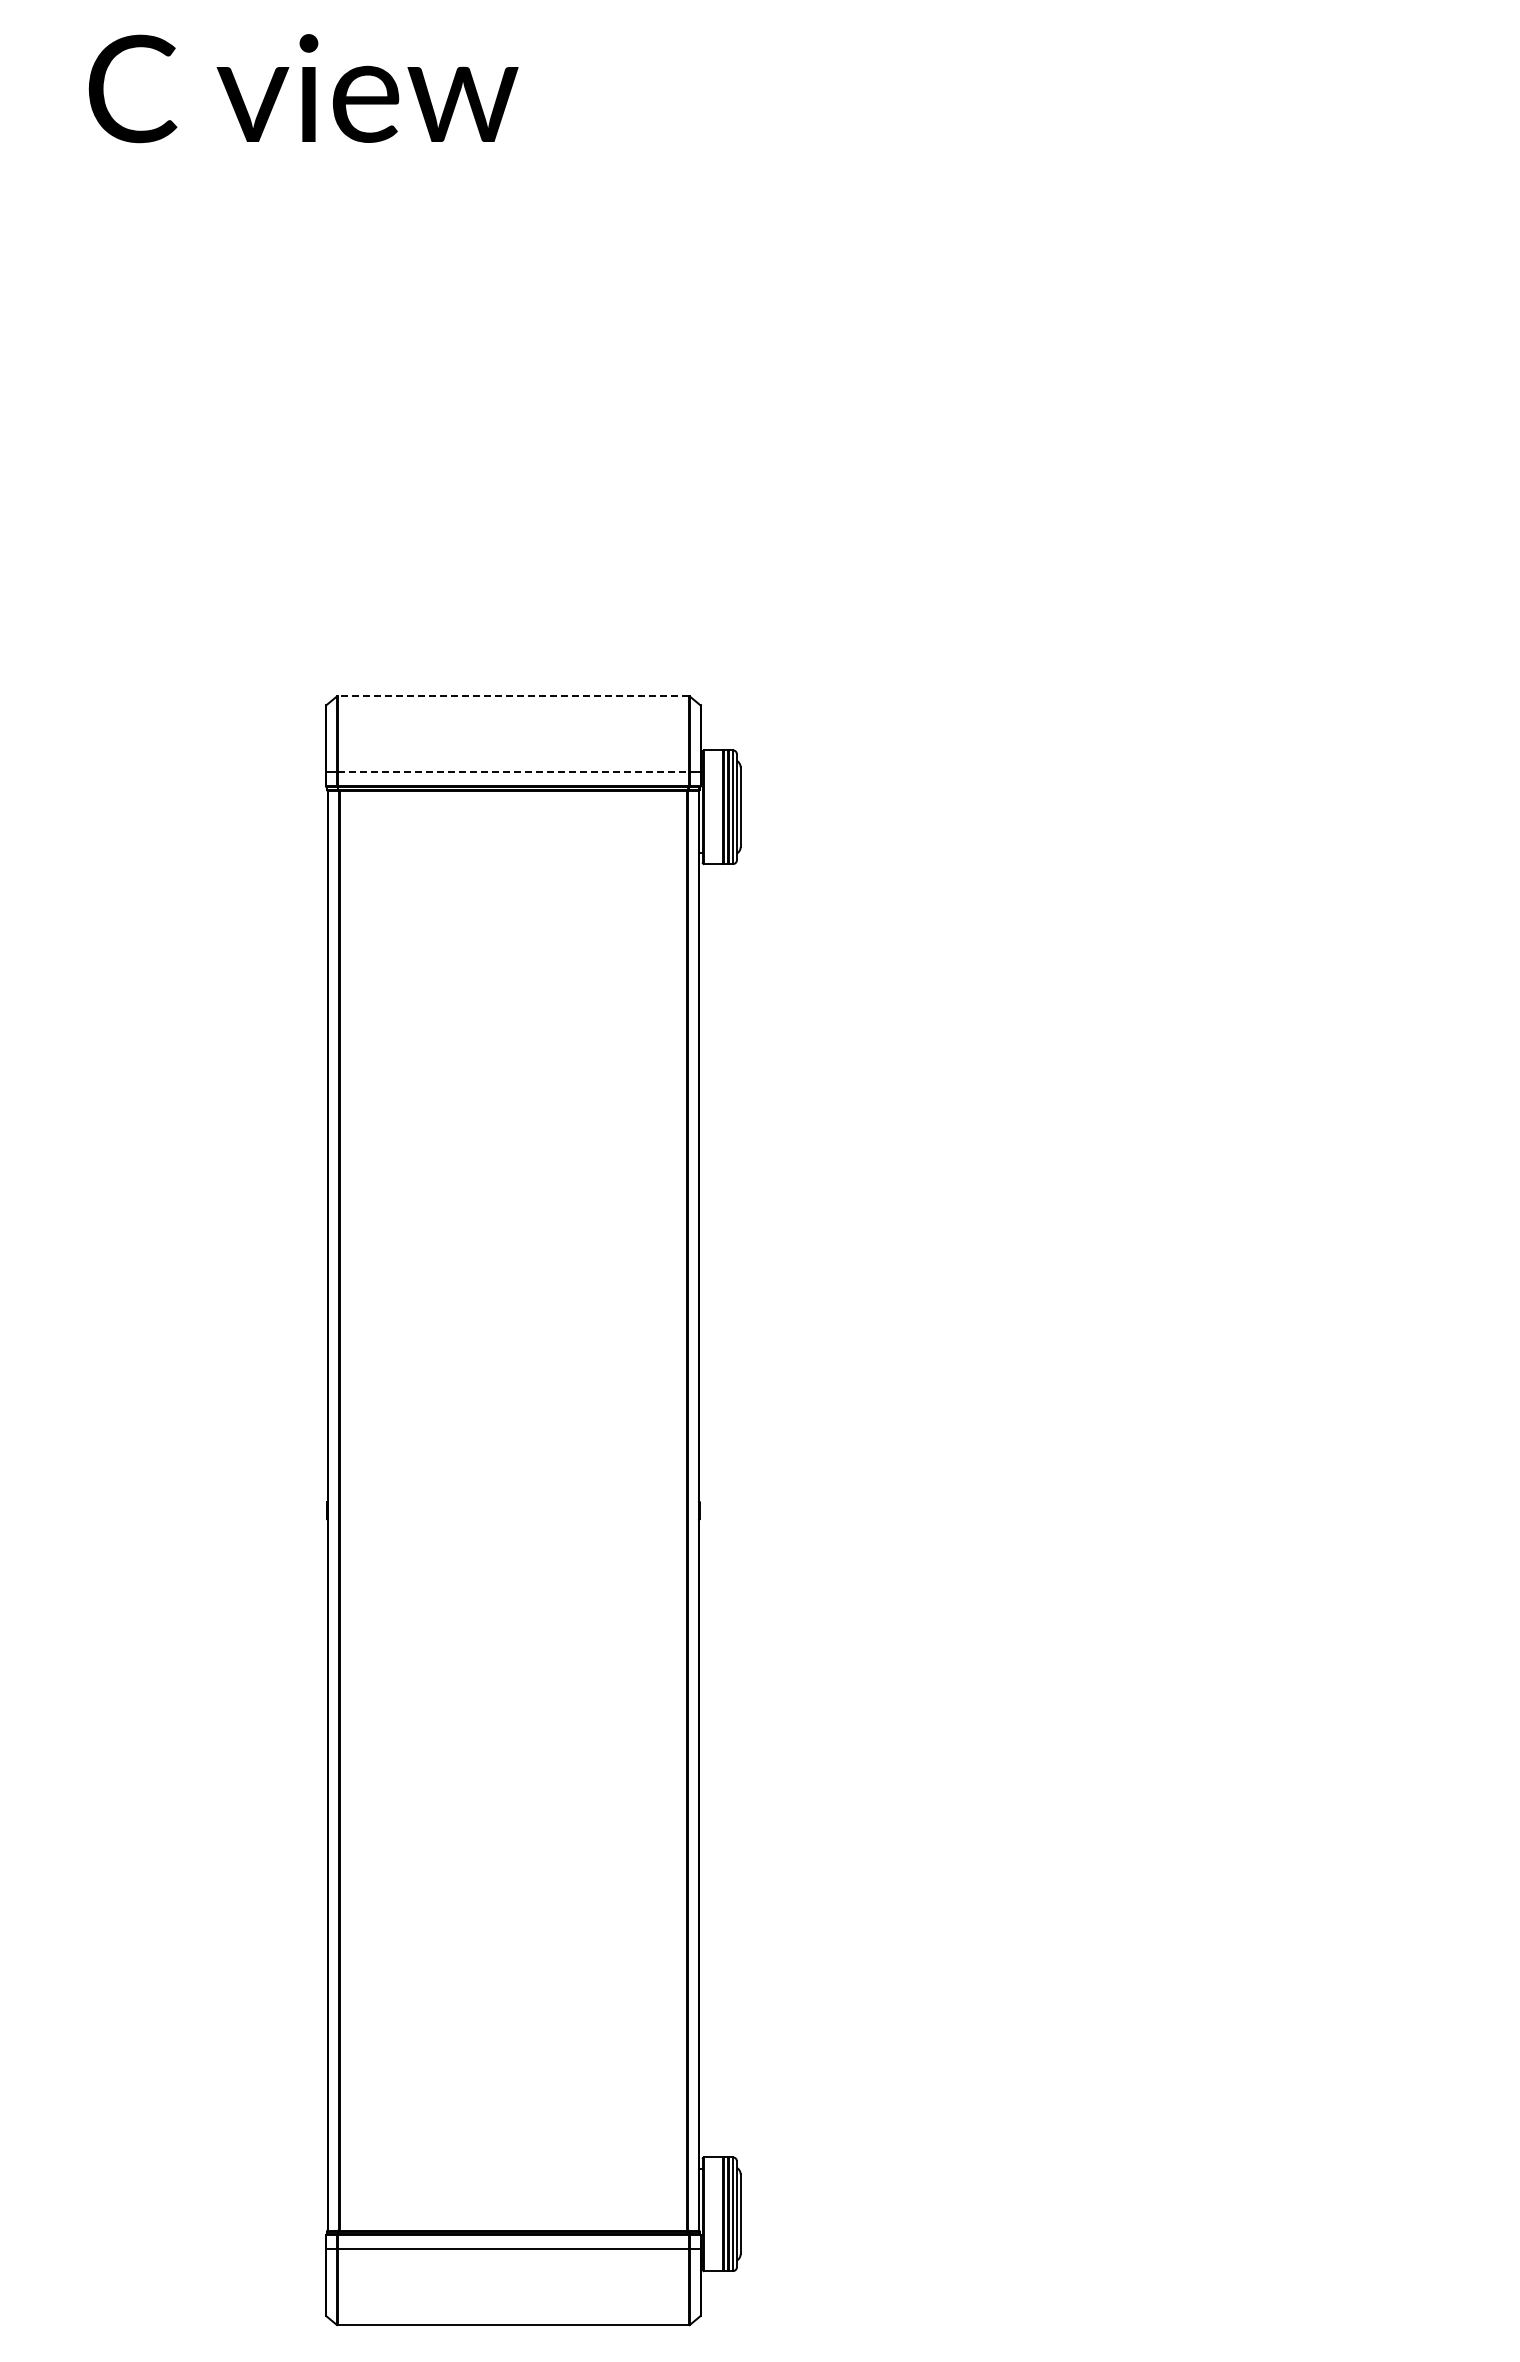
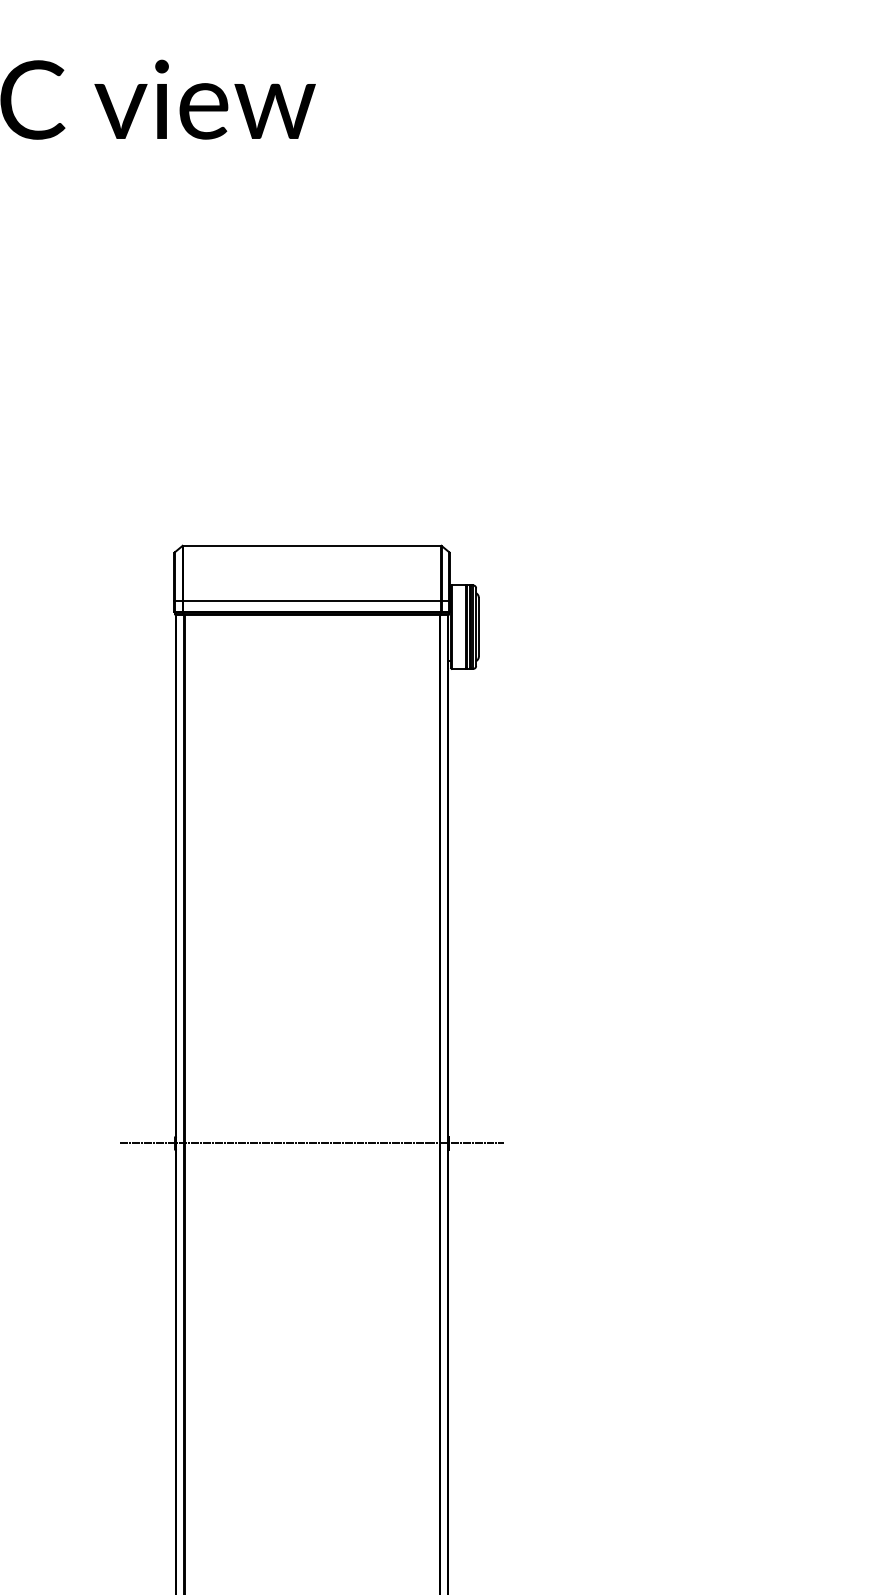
line: (513, 696) -> (312, 545), dashed -> solid
line: (513, 772) -> (312, 601), dashed -> solid
line: (512, 1510) -> (311, 1143), added

